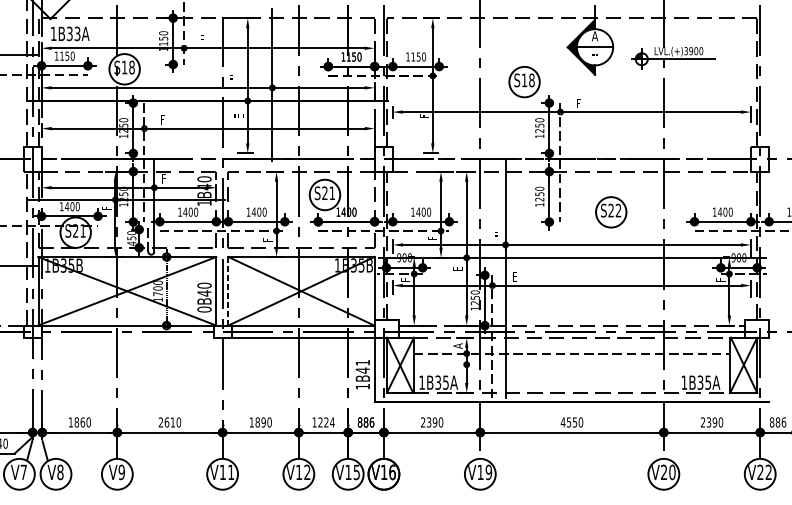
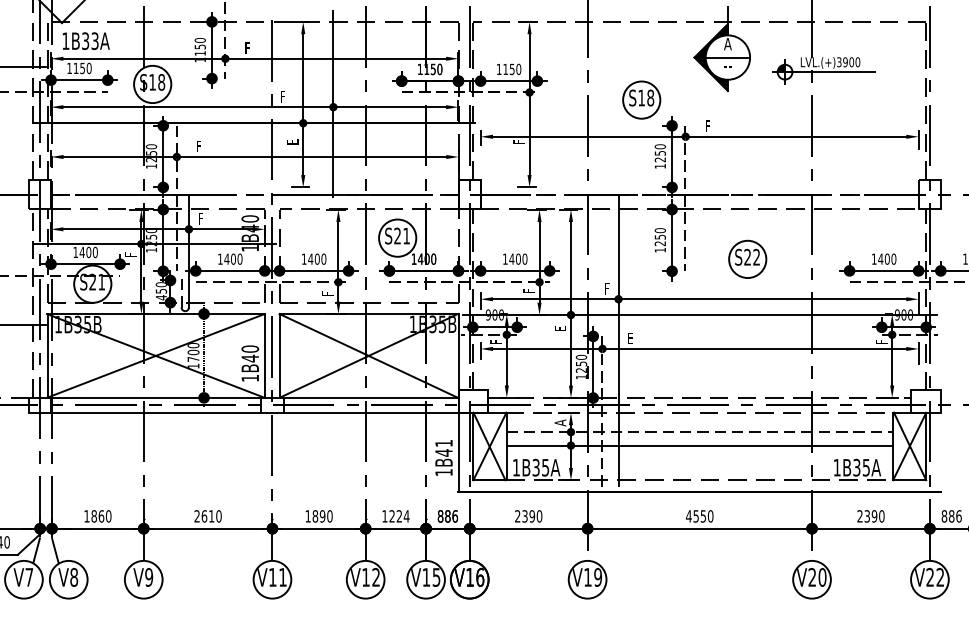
line: (228, 290) -> (279, 355), dashed -> solid
text: (204, 308) -> (250, 377), 0B40 -> 1B40
line: (127, 337) -> (156, 412), added
line: (571, 364) -> (699, 445), added

